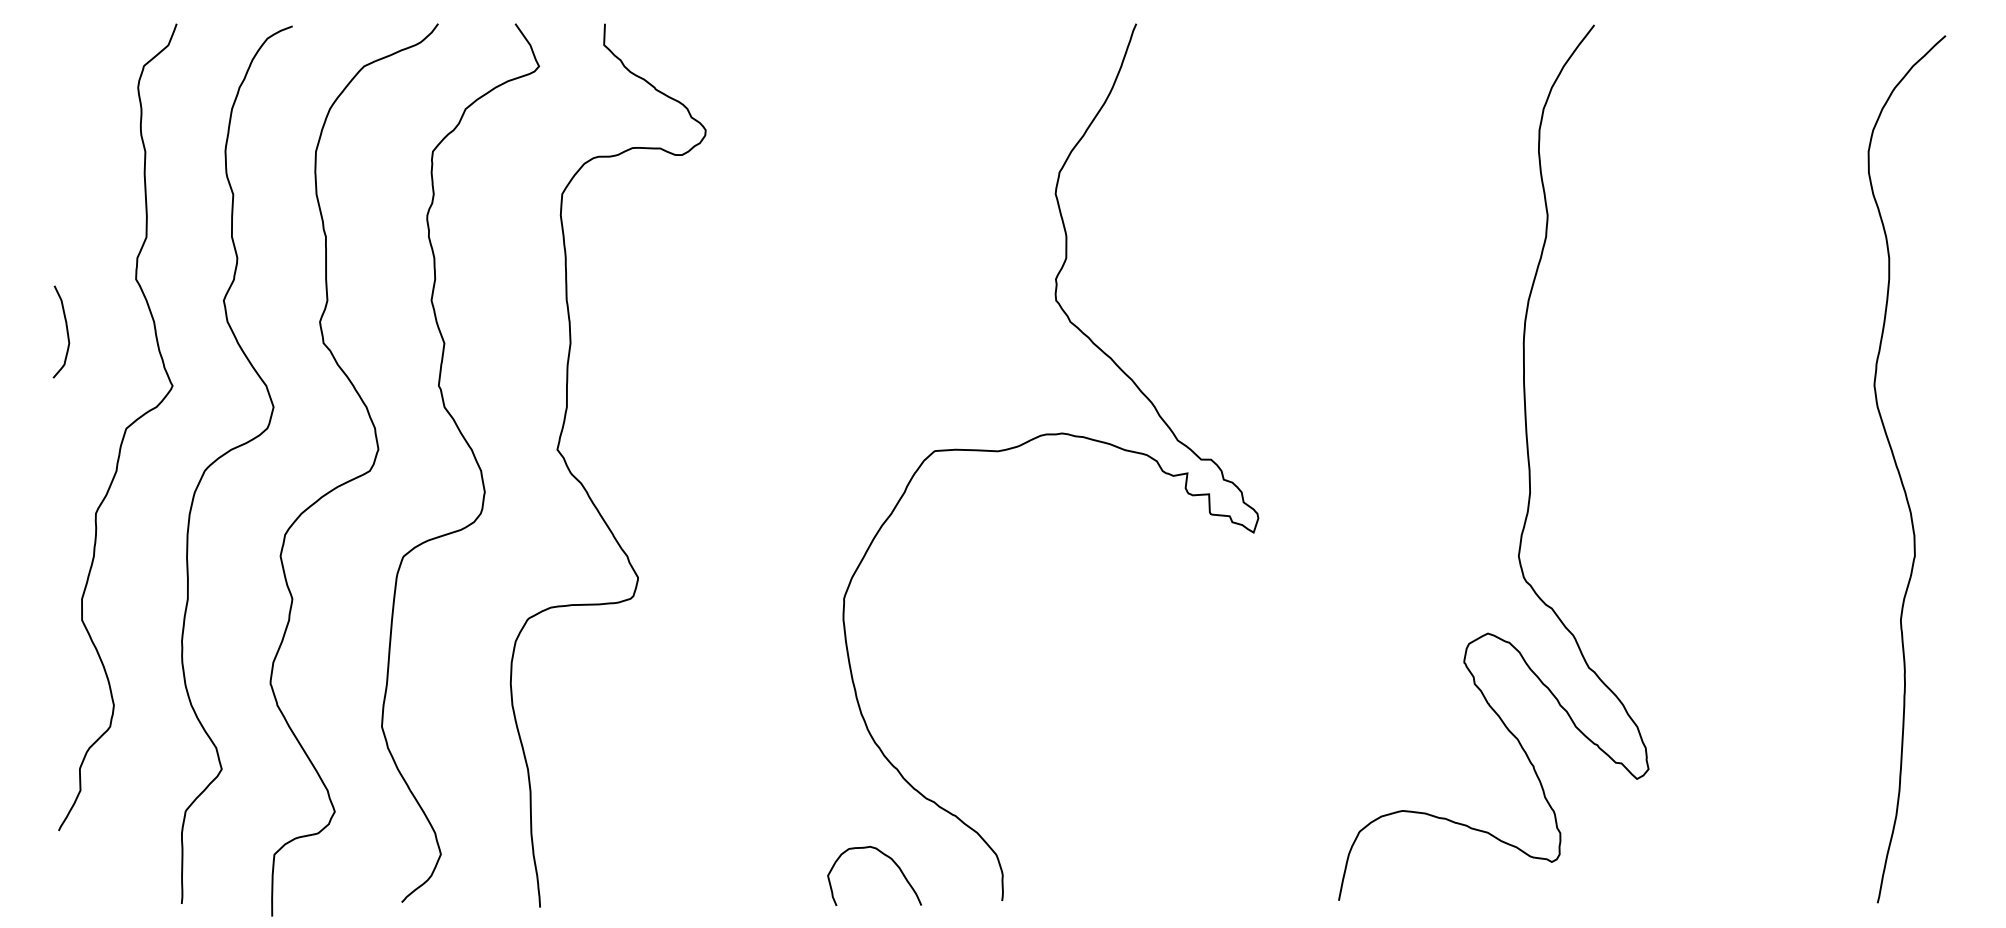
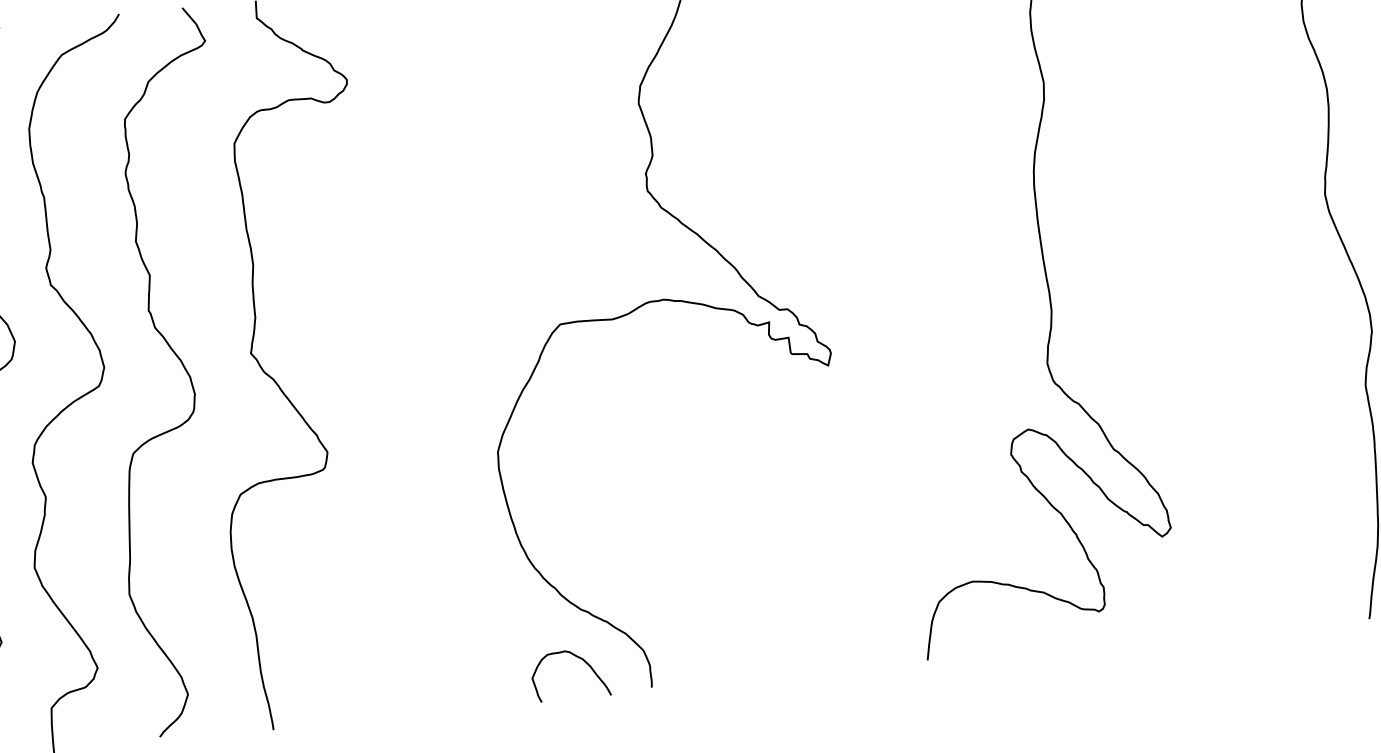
curve: (885, 856) -> (577, 658), moved

